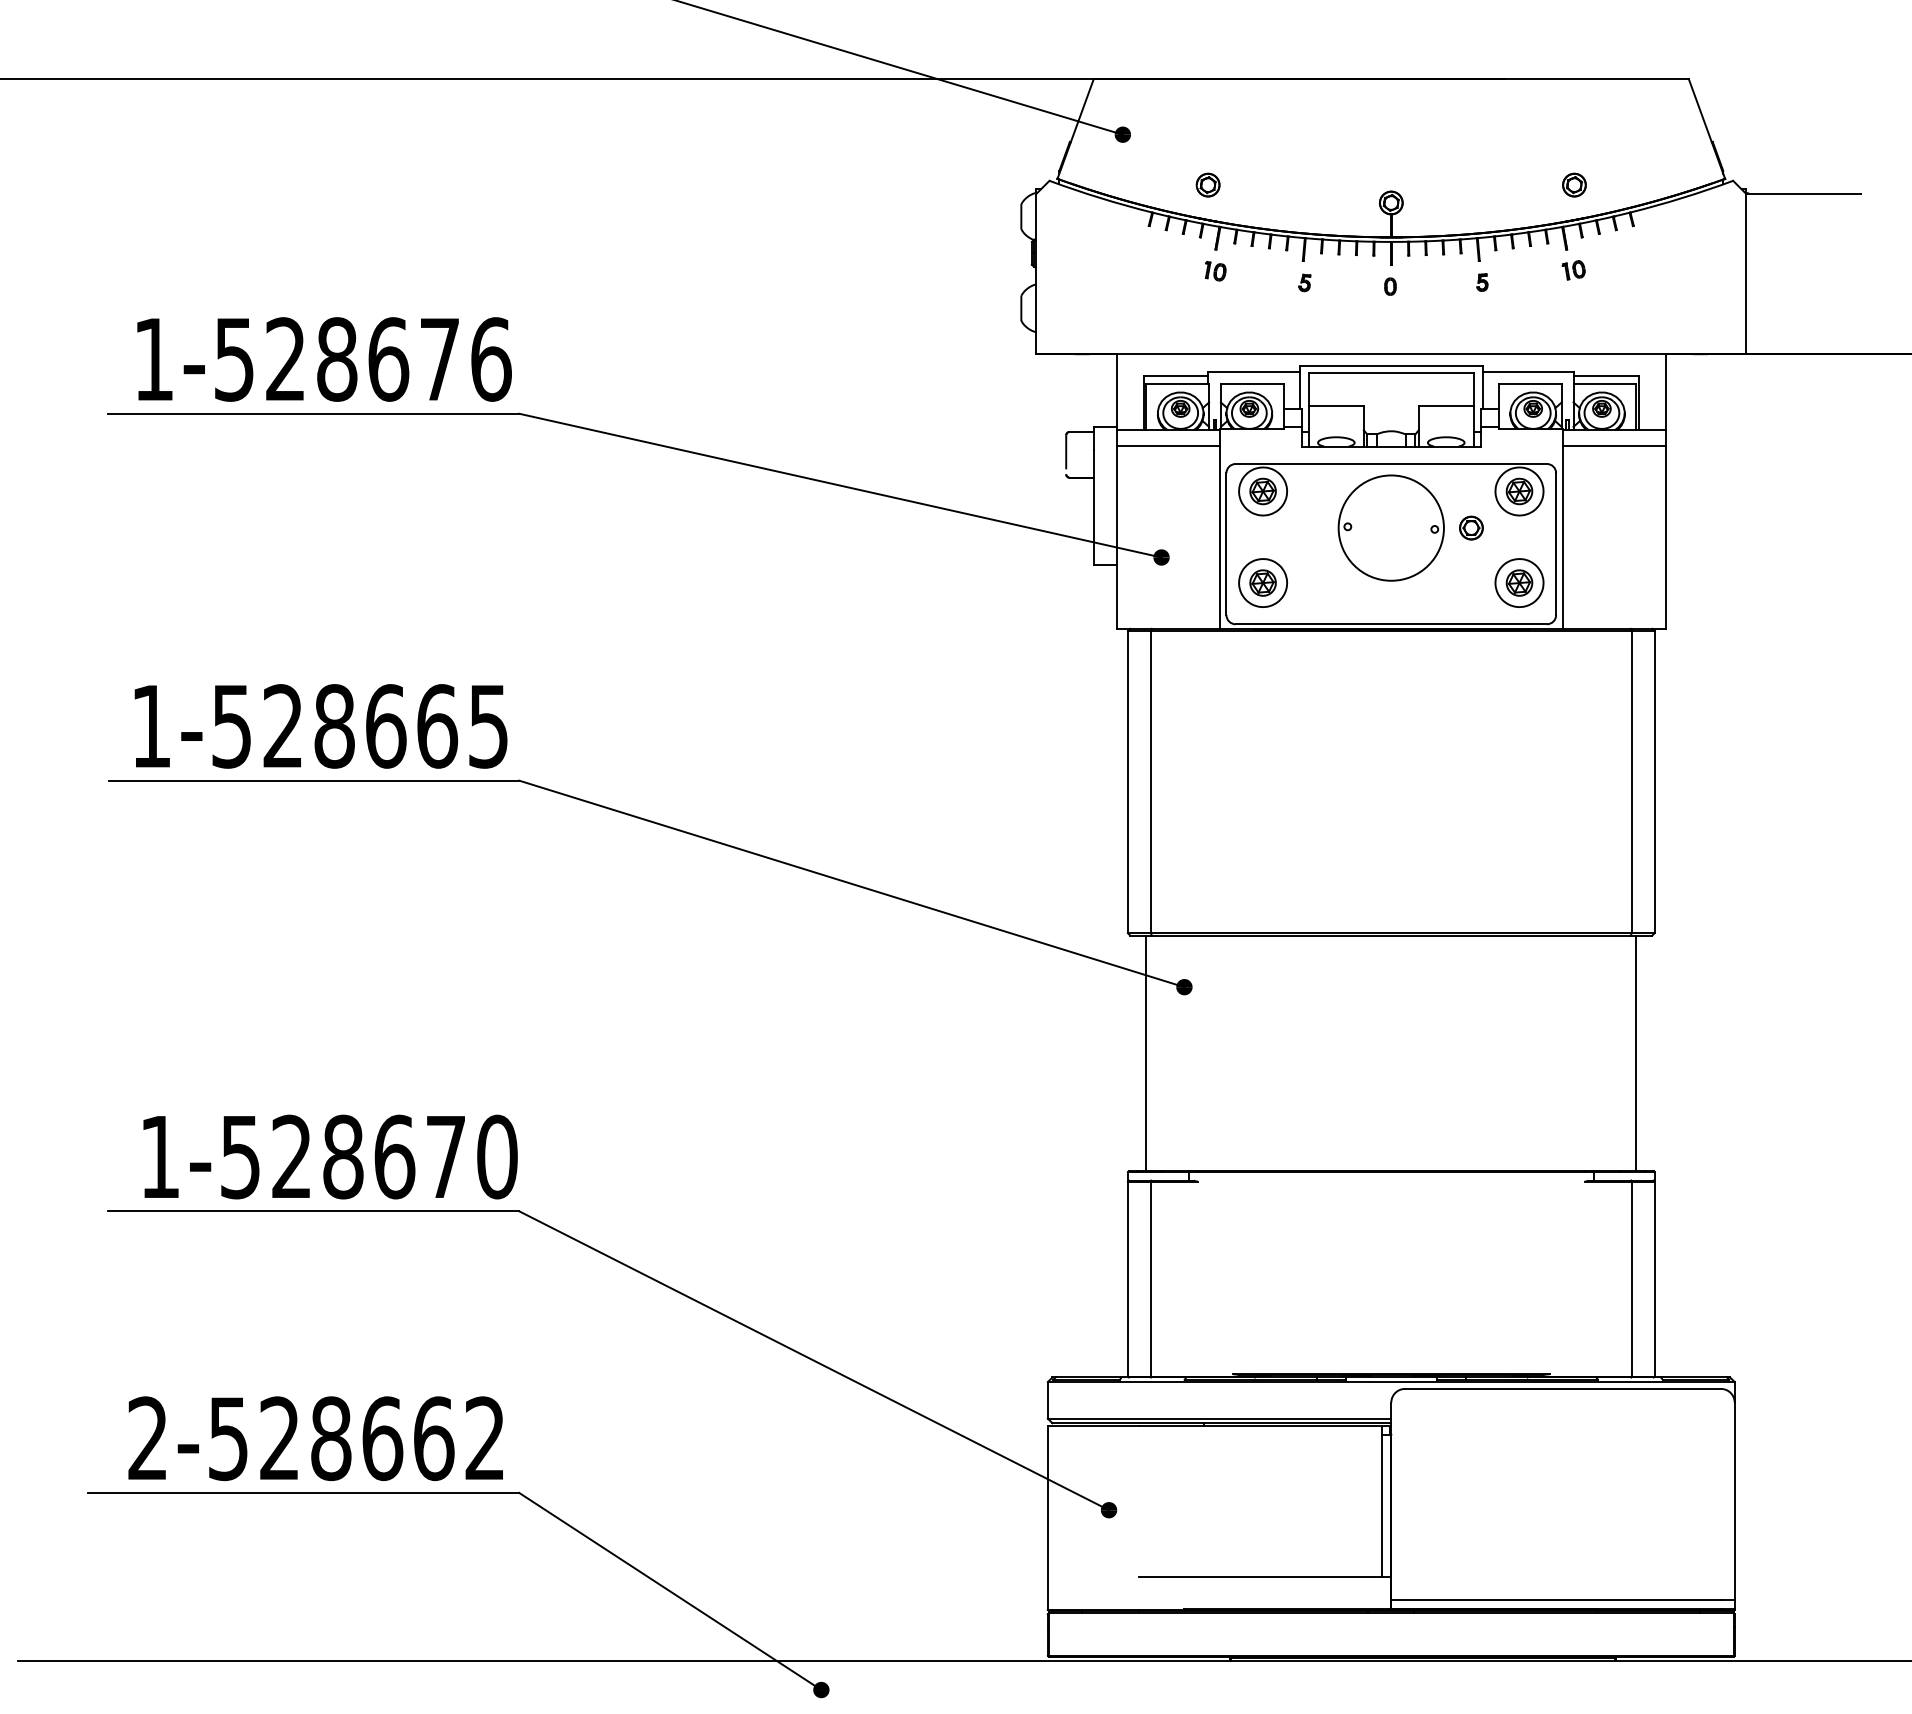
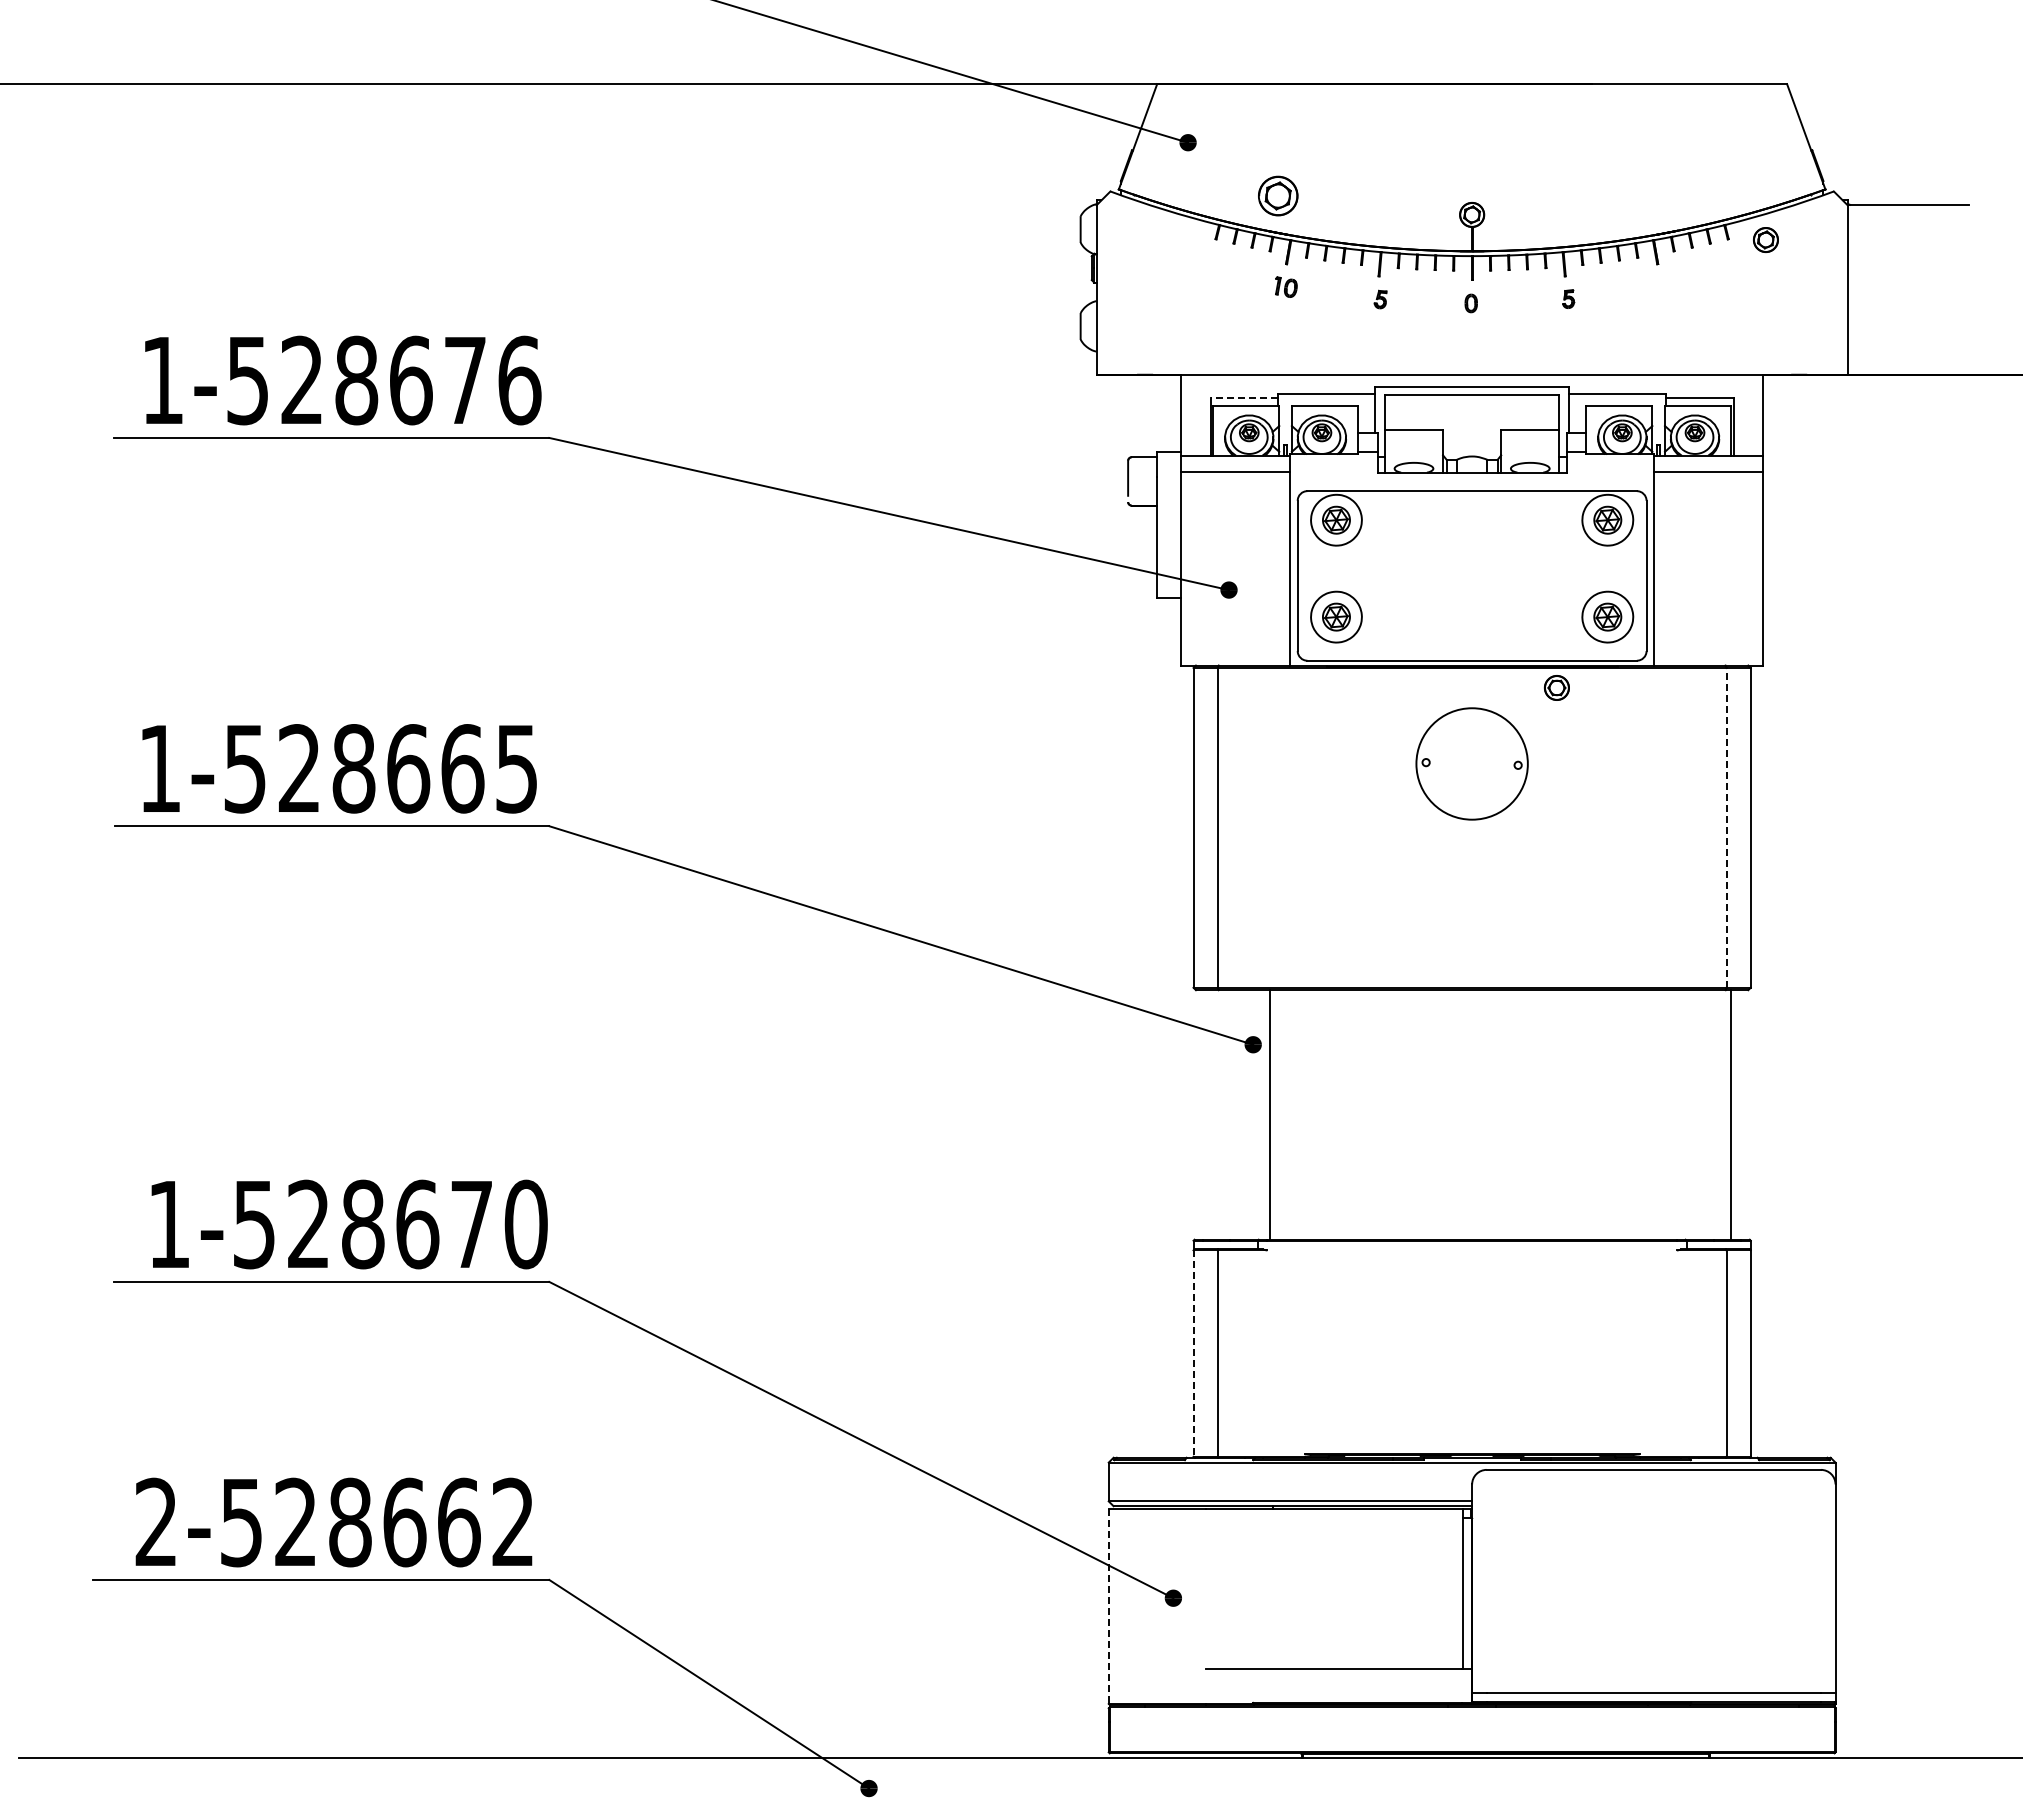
part: (1208, 184) -> (1278, 195), size x1.6
part: (1574, 184) -> (1765, 239), moved
part: (1573, 269) -> (1664, 285), removed
line: (1176, 376) -> (1244, 398), solid -> dashed
part: (1390, 527) -> (1471, 763), moved
part: (1471, 527) -> (1556, 687), moved
line: (1631, 781) -> (1726, 827), solid -> dashed
line: (1145, 1053) -> (1269, 1114), moved
line: (1127, 1279) -> (1193, 1354), solid -> dashed
line: (1047, 1518) -> (1108, 1606), solid -> dashed

